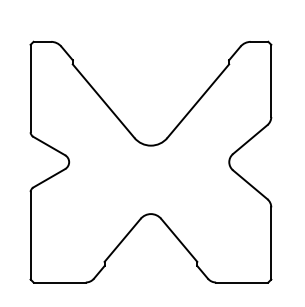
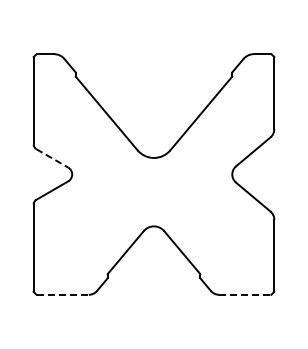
line: (49, 146) -> (52, 158), solid -> dashed
line: (60, 282) -> (63, 294), solid -> dashed
line: (242, 282) -> (245, 294), solid -> dashed

